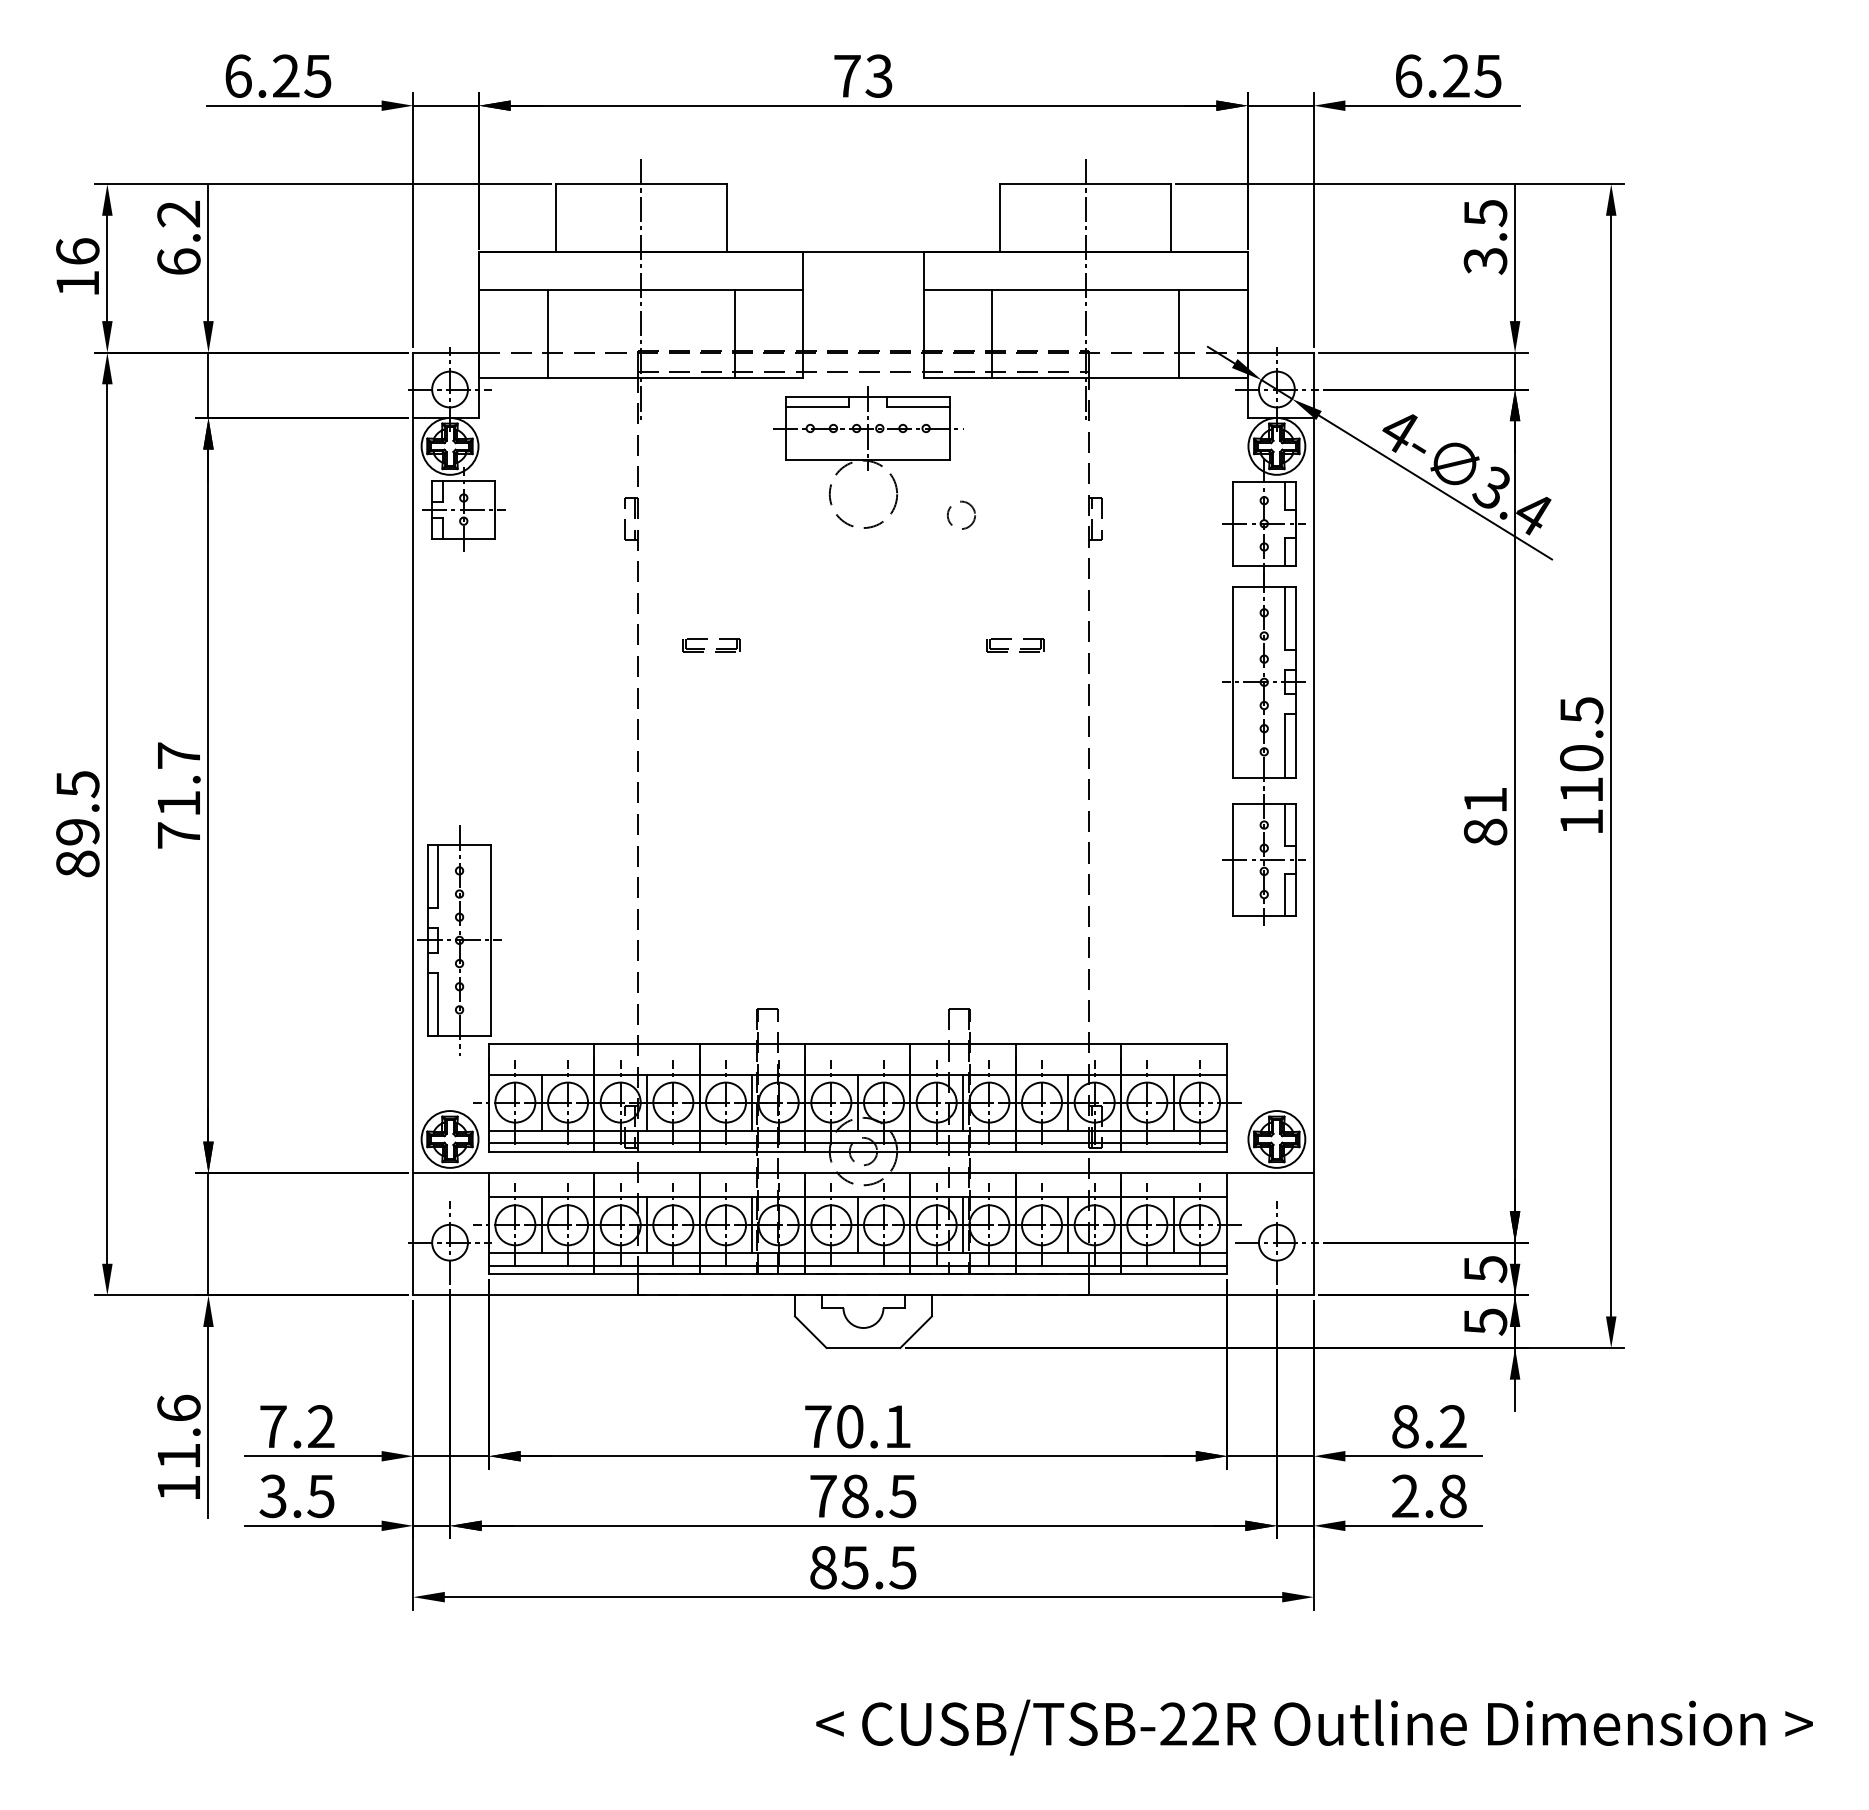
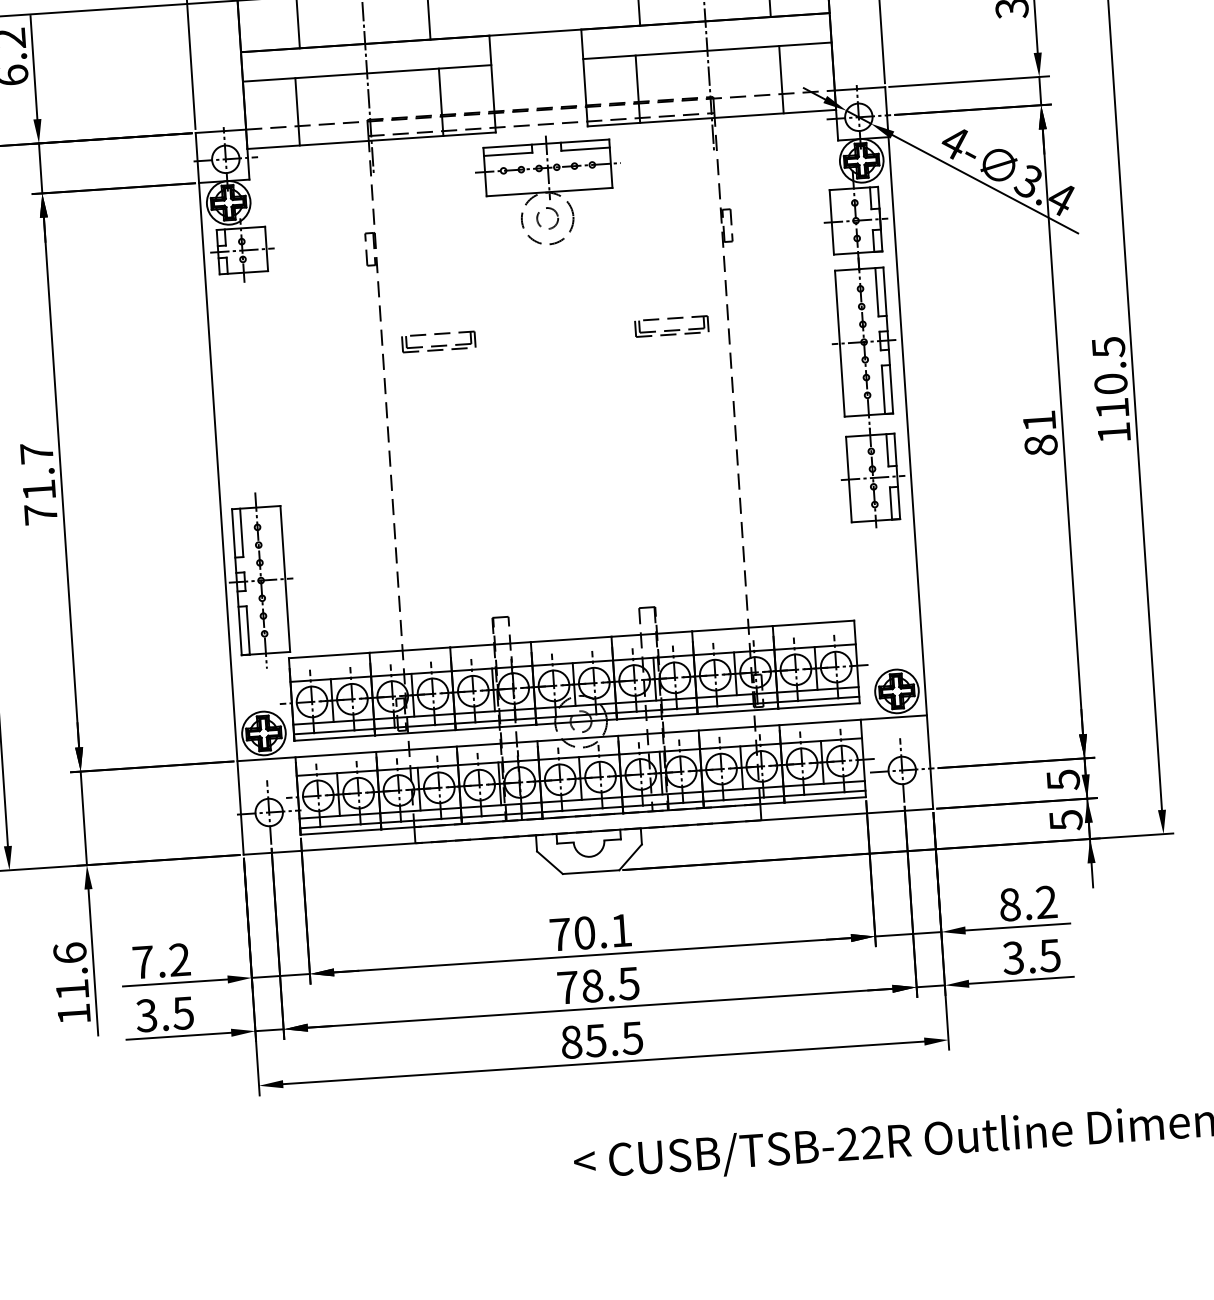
circle: (960, 514) -> (546, 217), moved
part: (711, 645) -> (439, 342), size x1.67
part: (1015, 645) -> (671, 326), size x1.67
text: (1428, 1496) -> (1031, 957), 2.8 -> 3.5

